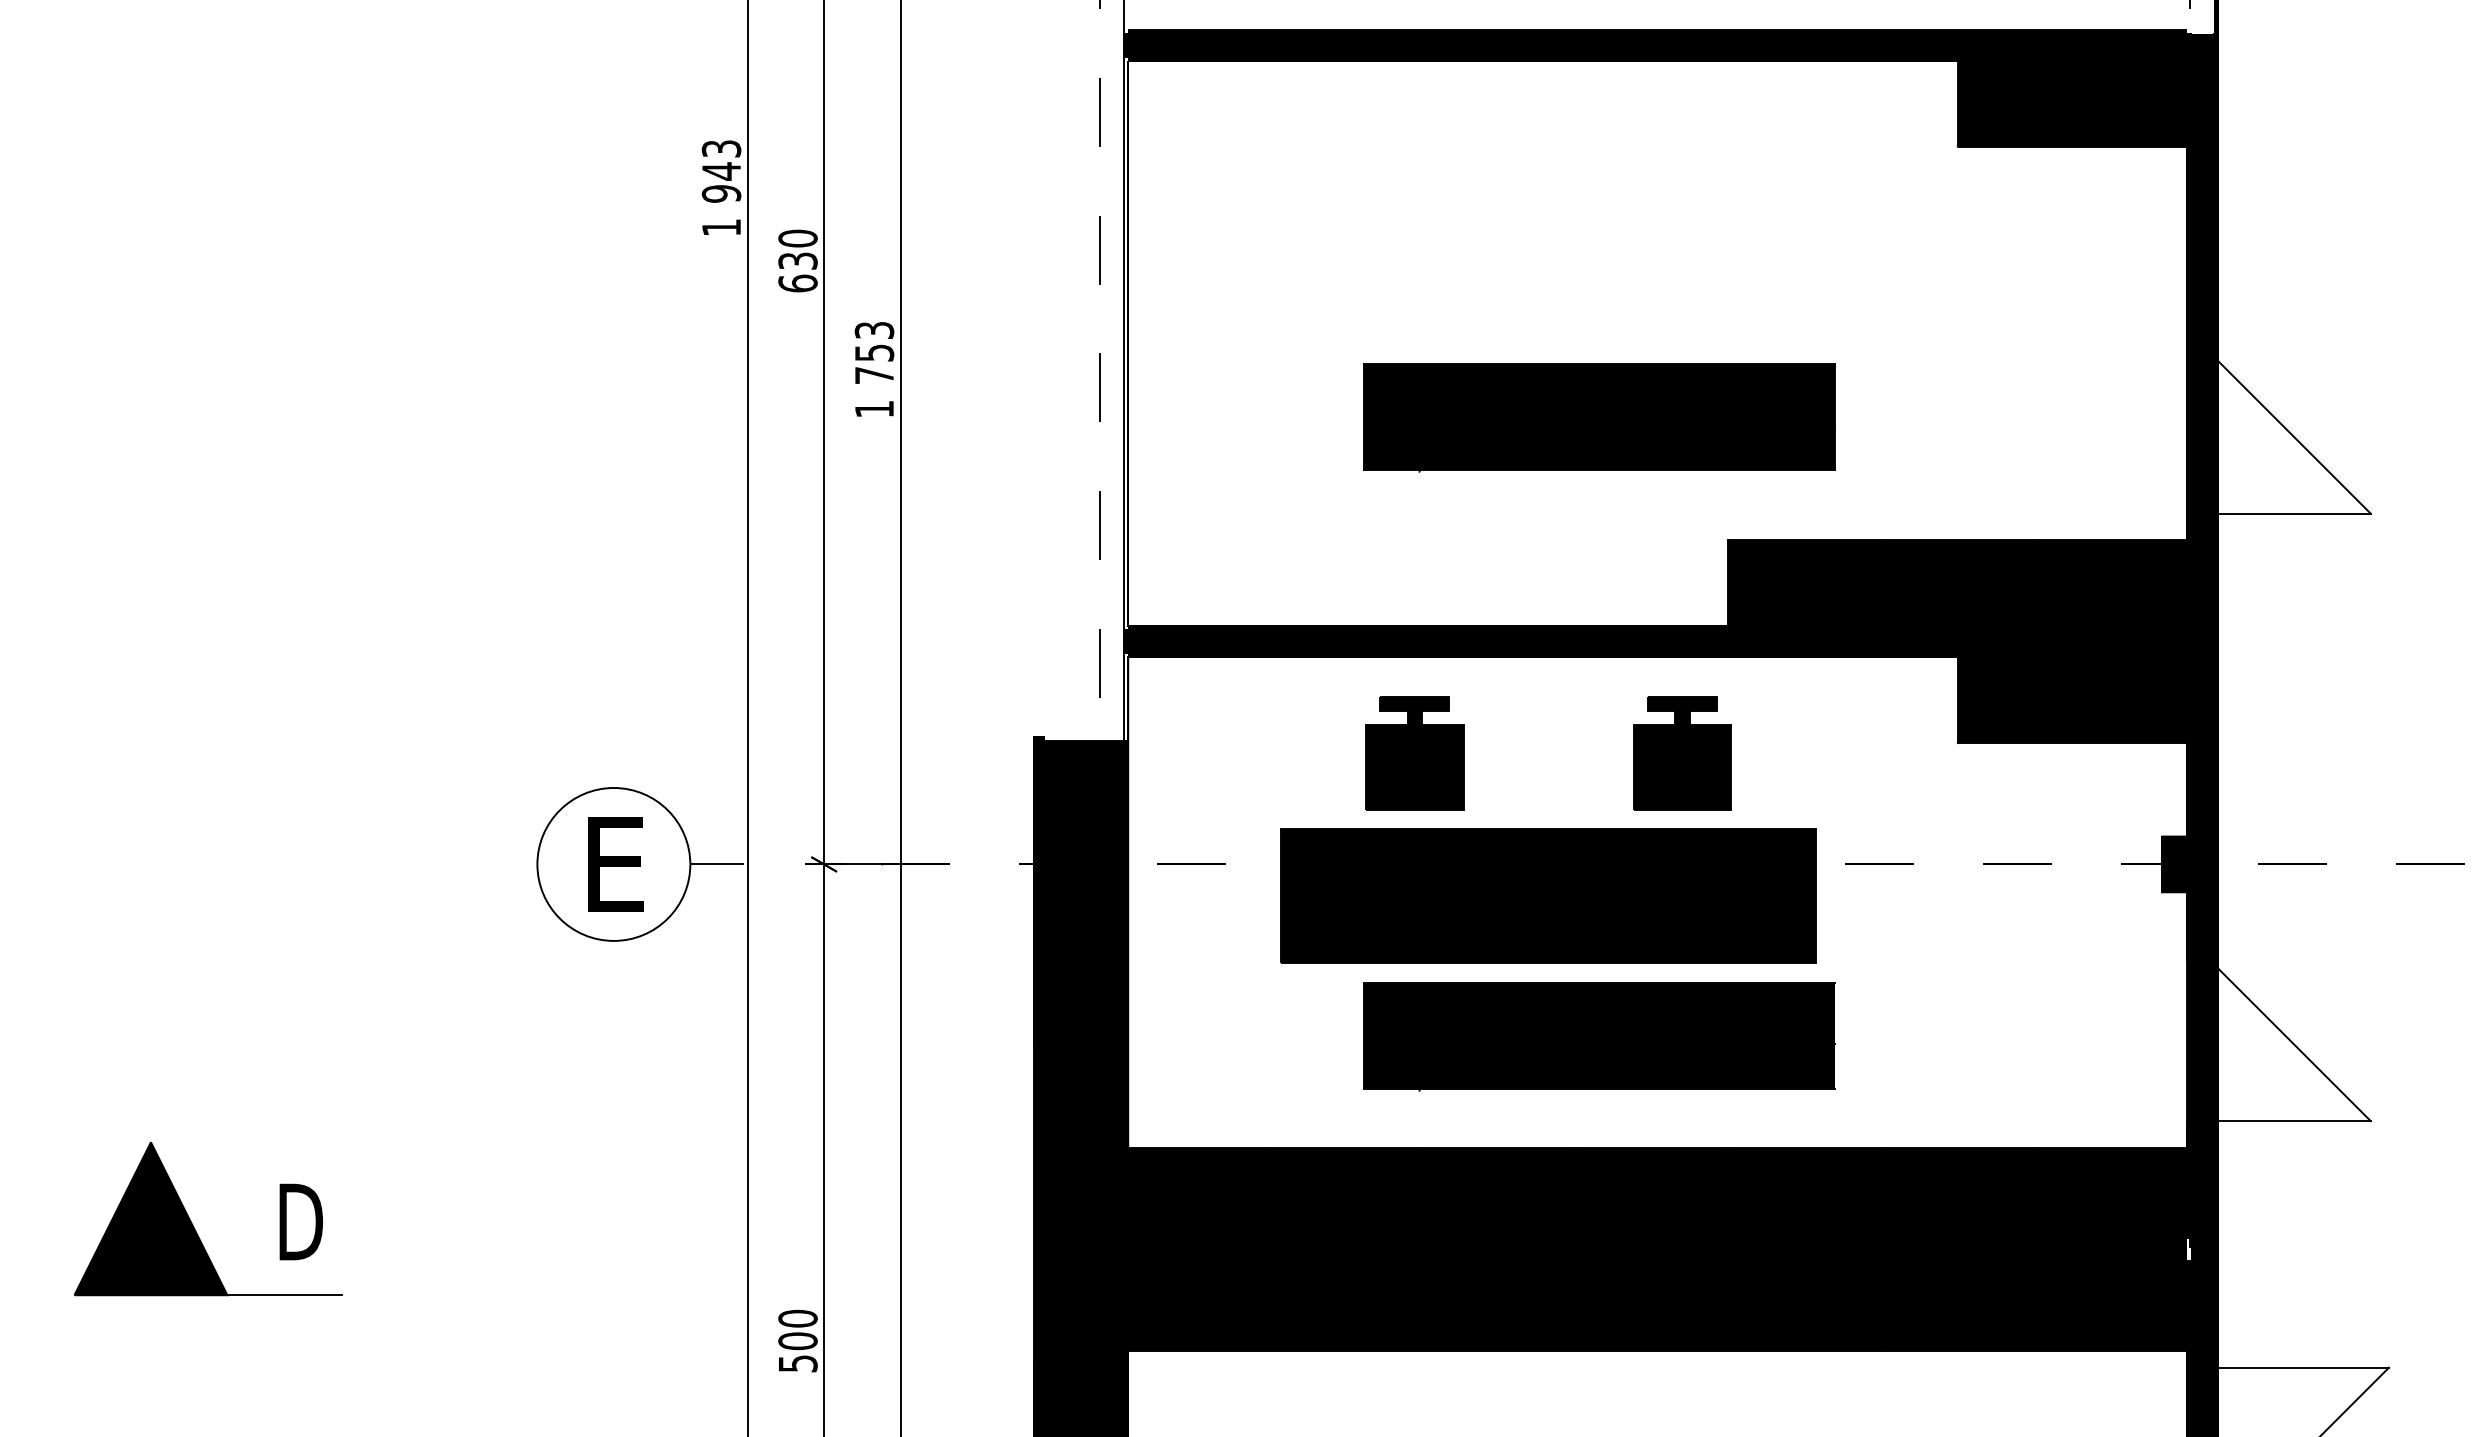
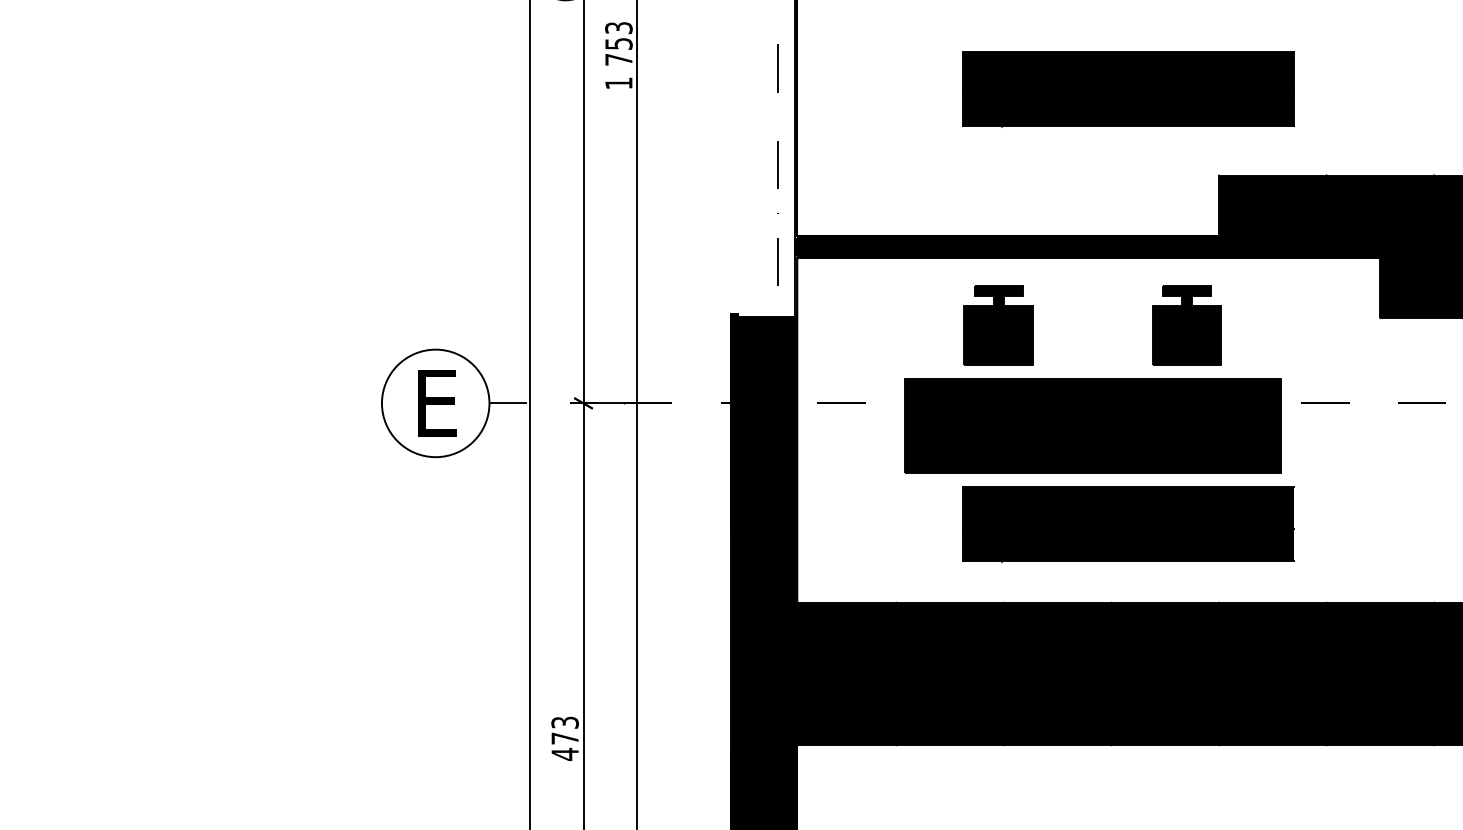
part: (194, 1226) -> (140, 657), removed
text: (797, 1341) -> (564, 738), 500 -> 473

